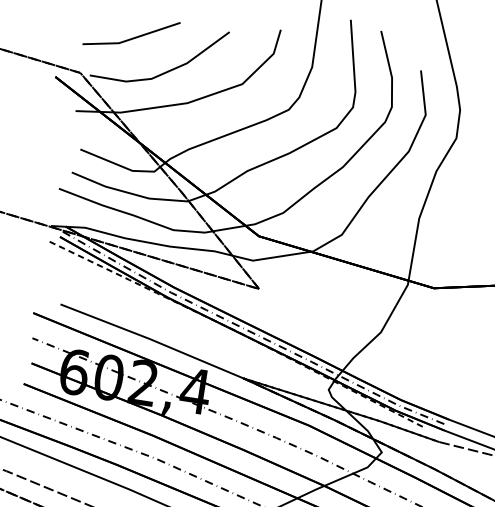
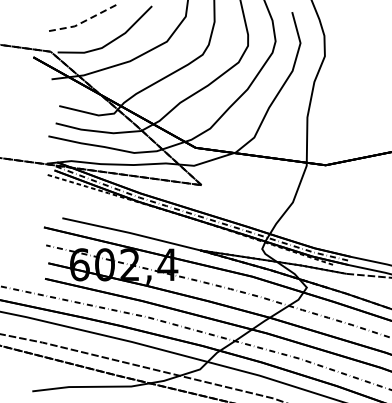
line: (130, 39) -> (82, 22), solid -> dashed

